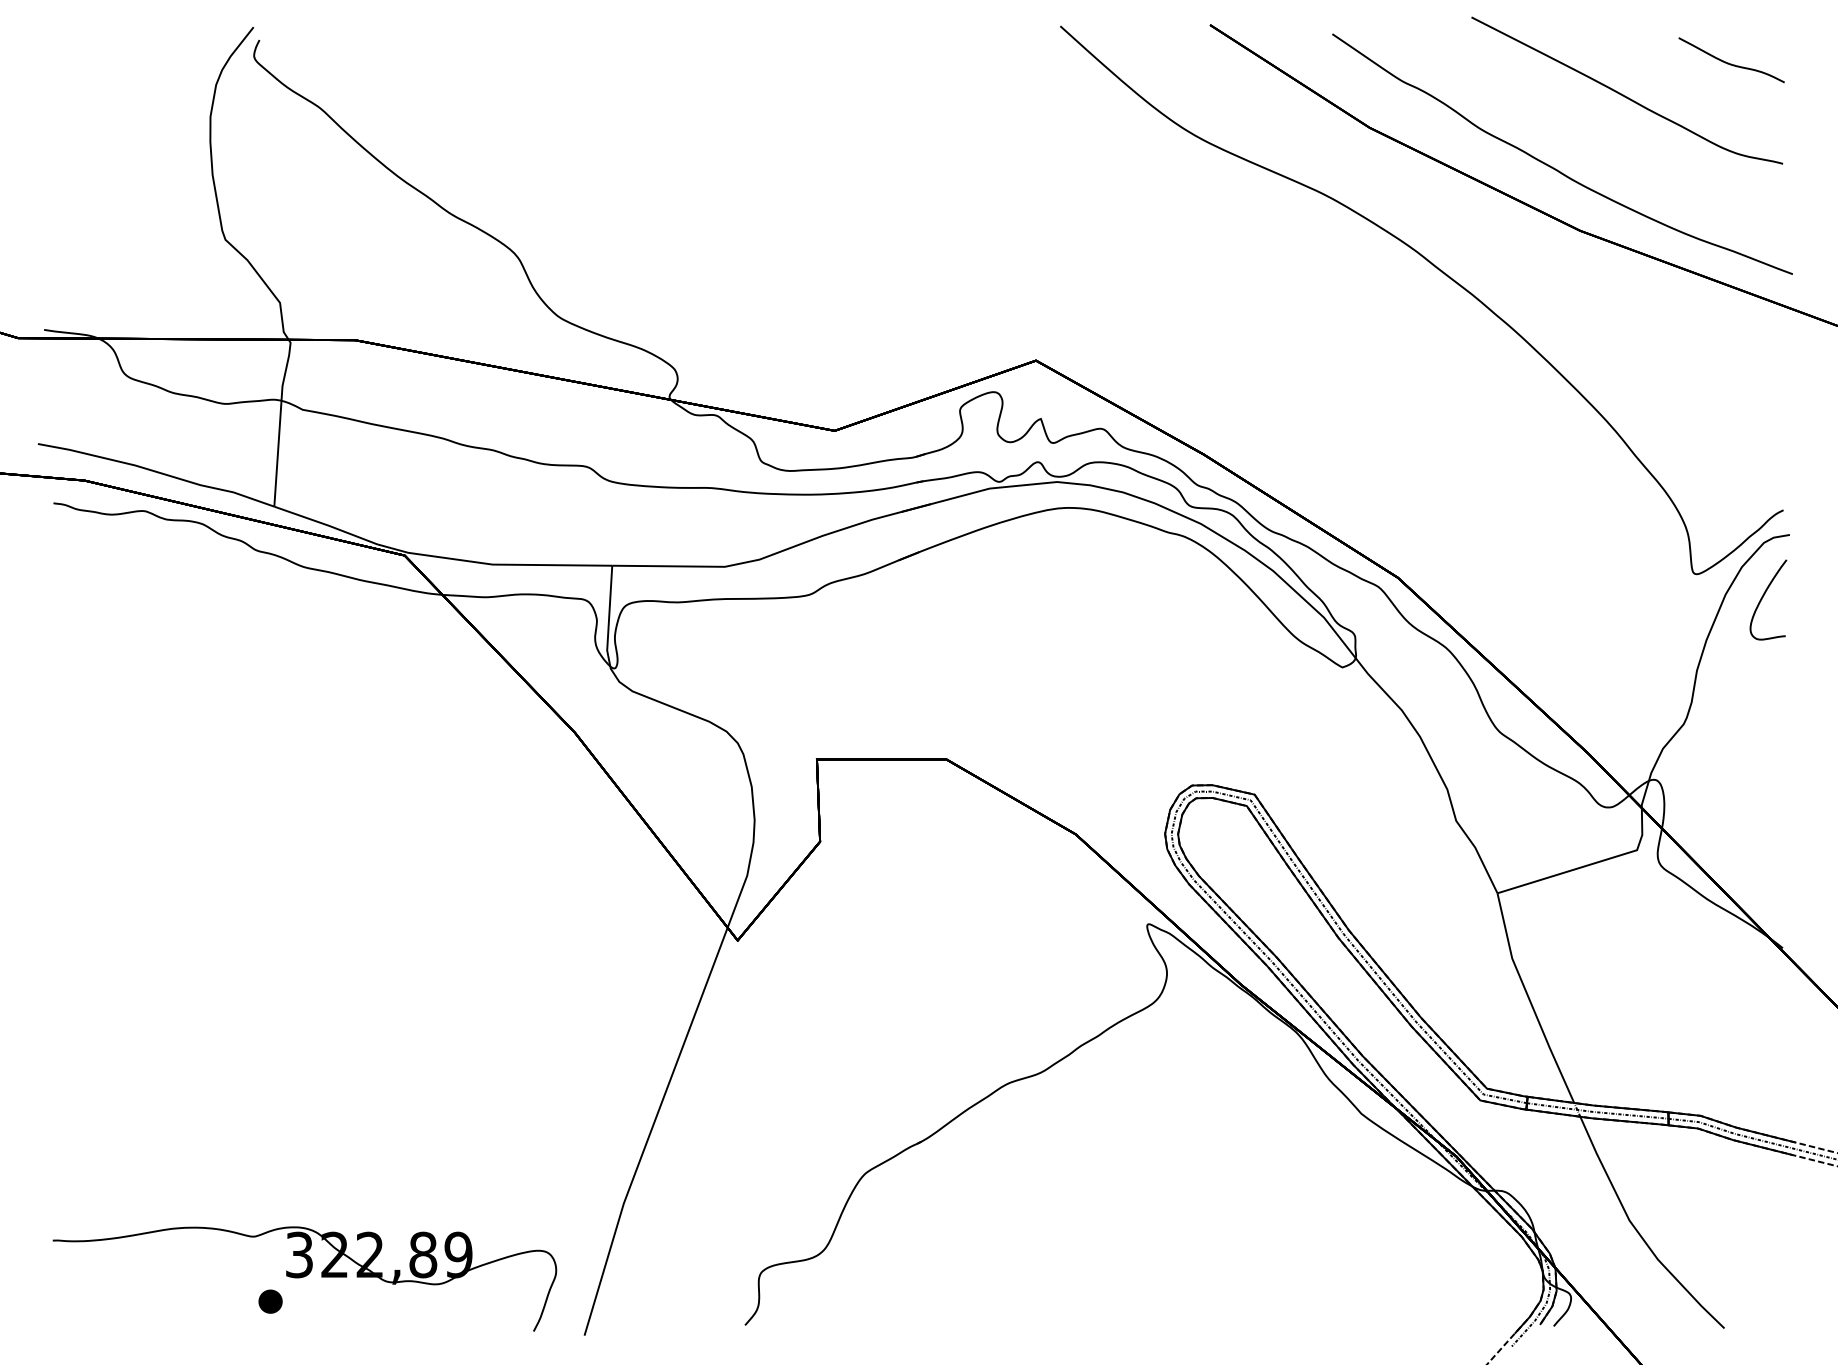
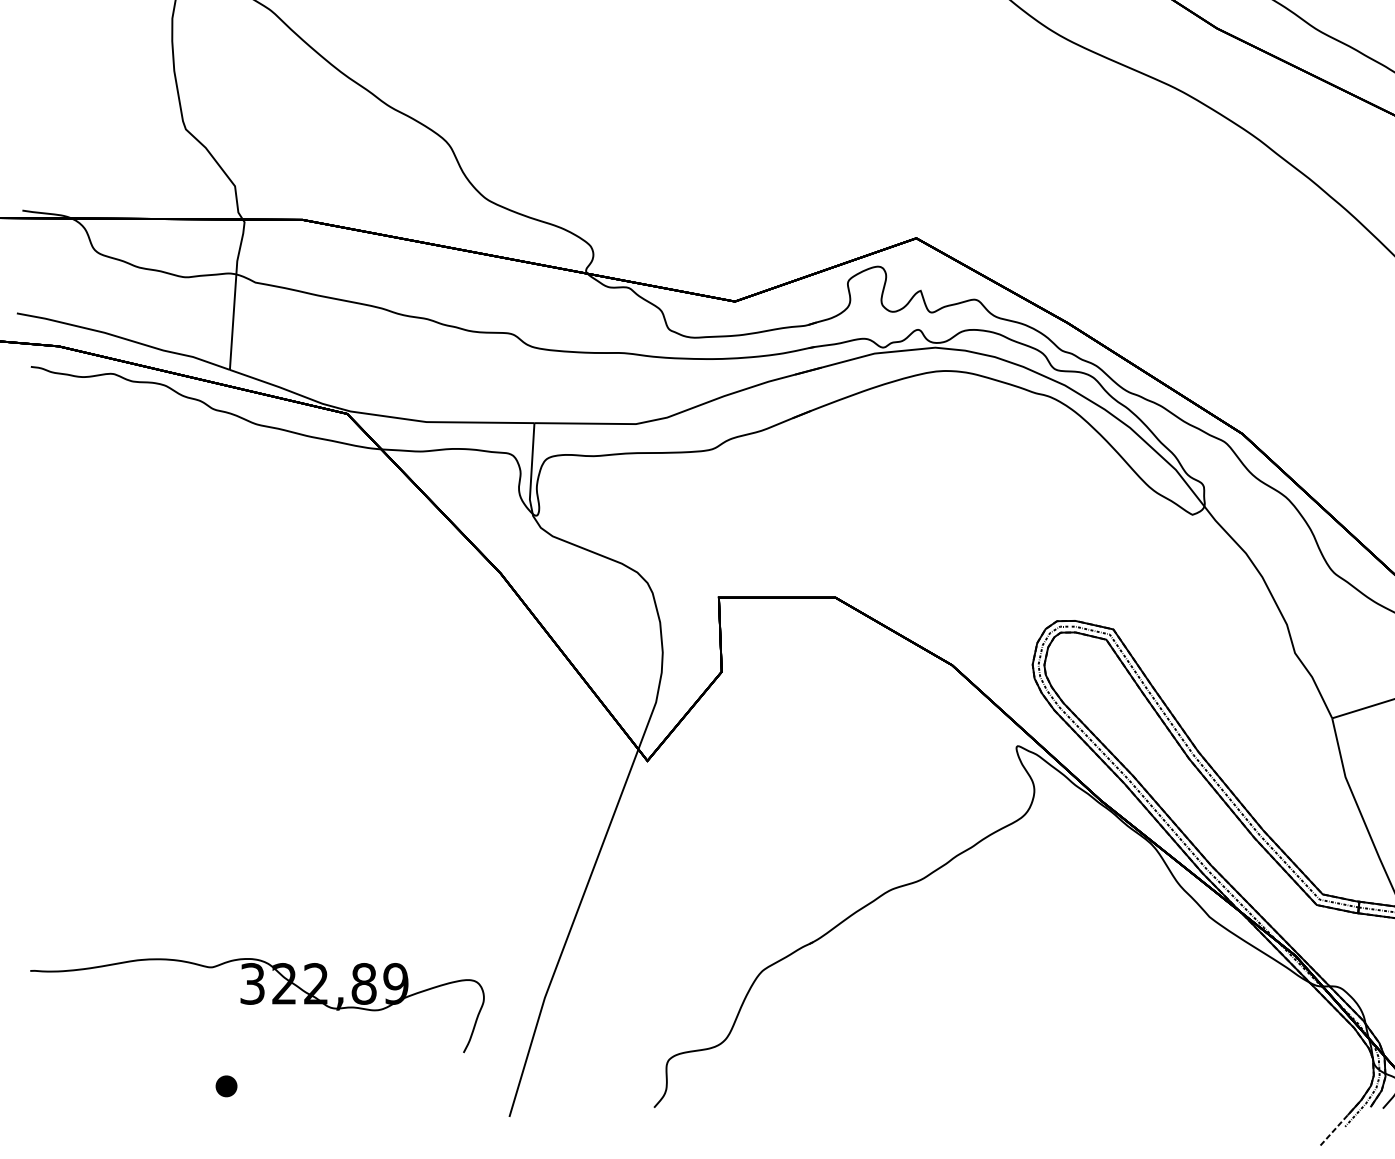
part: (304, 1278) -> (257, 1005), moved

